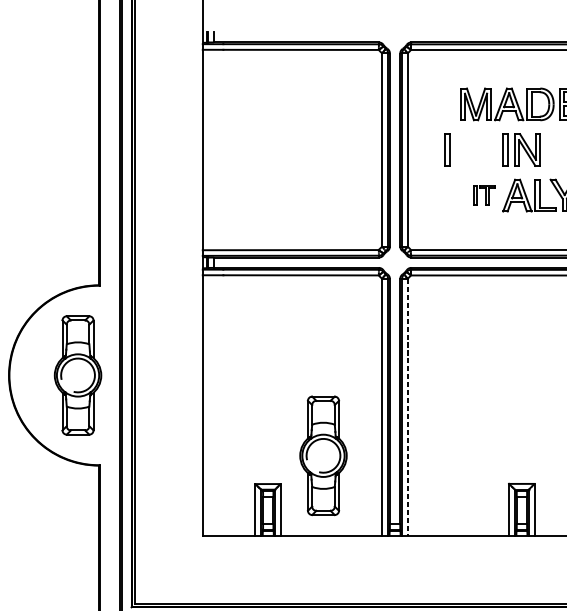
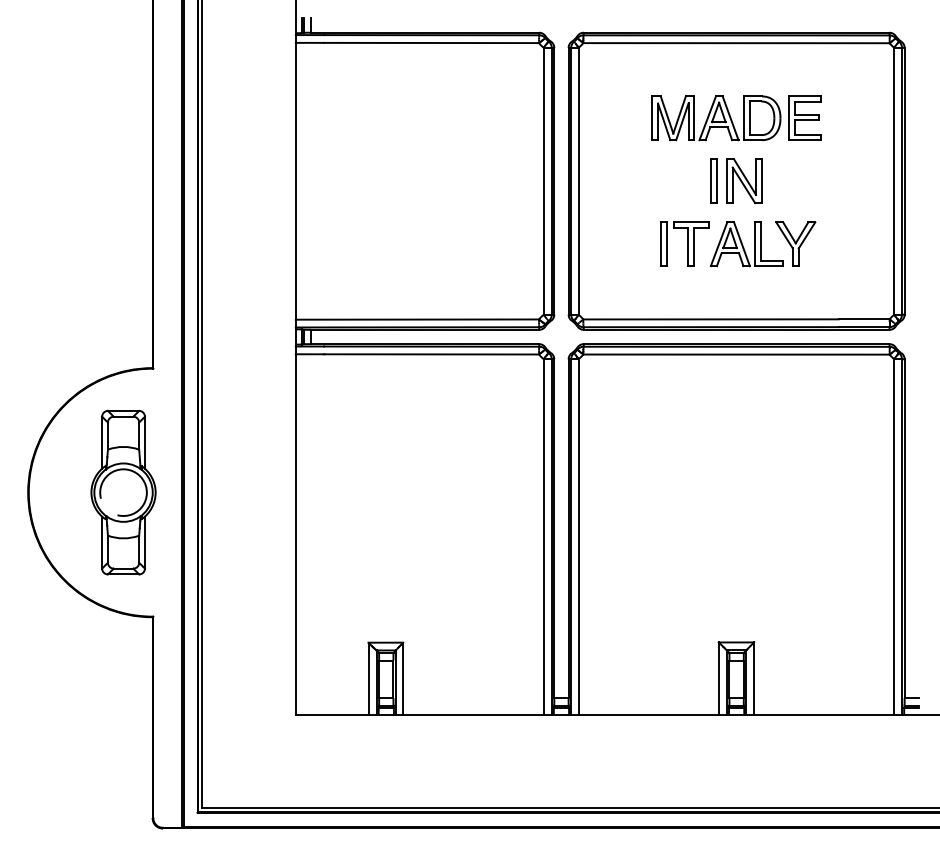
part: (447, 149) -> (633, 180), removed
part: (484, 195) -> (684, 243), size x1.67
line: (407, 407) -> (578, 536), dashed -> solid
part: (323, 455) -> (462, 603), removed

